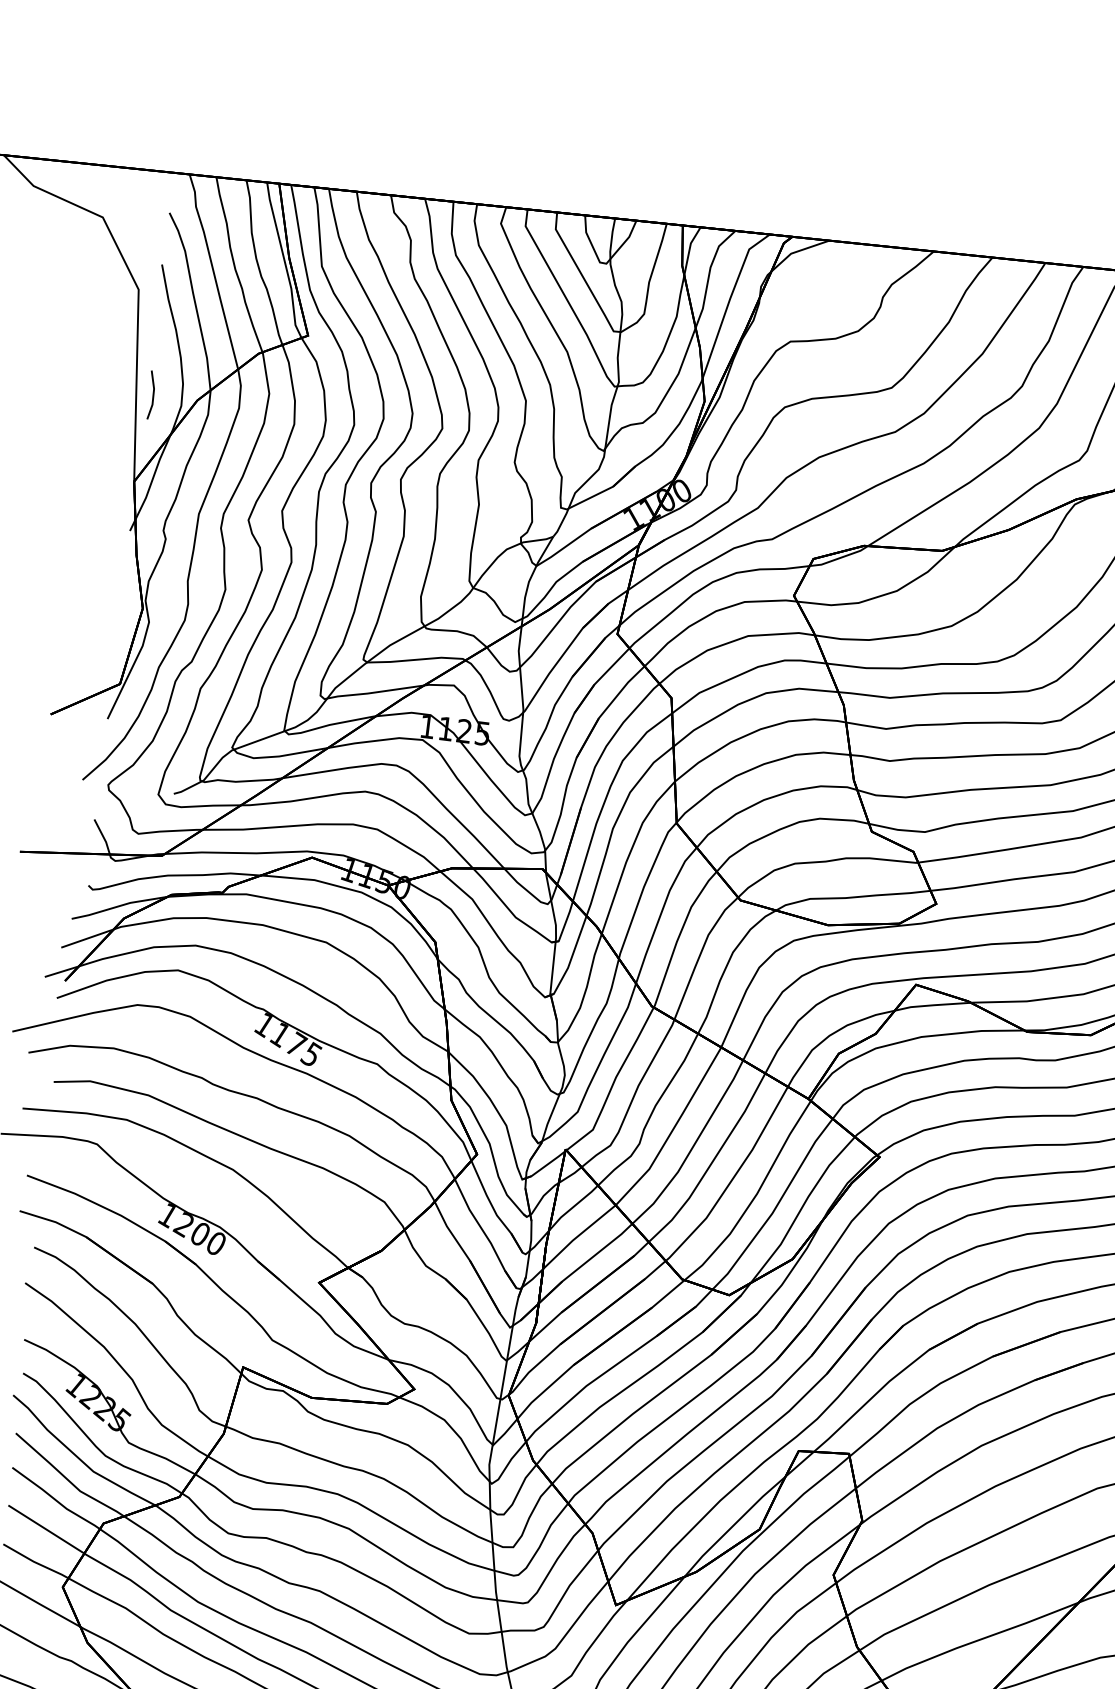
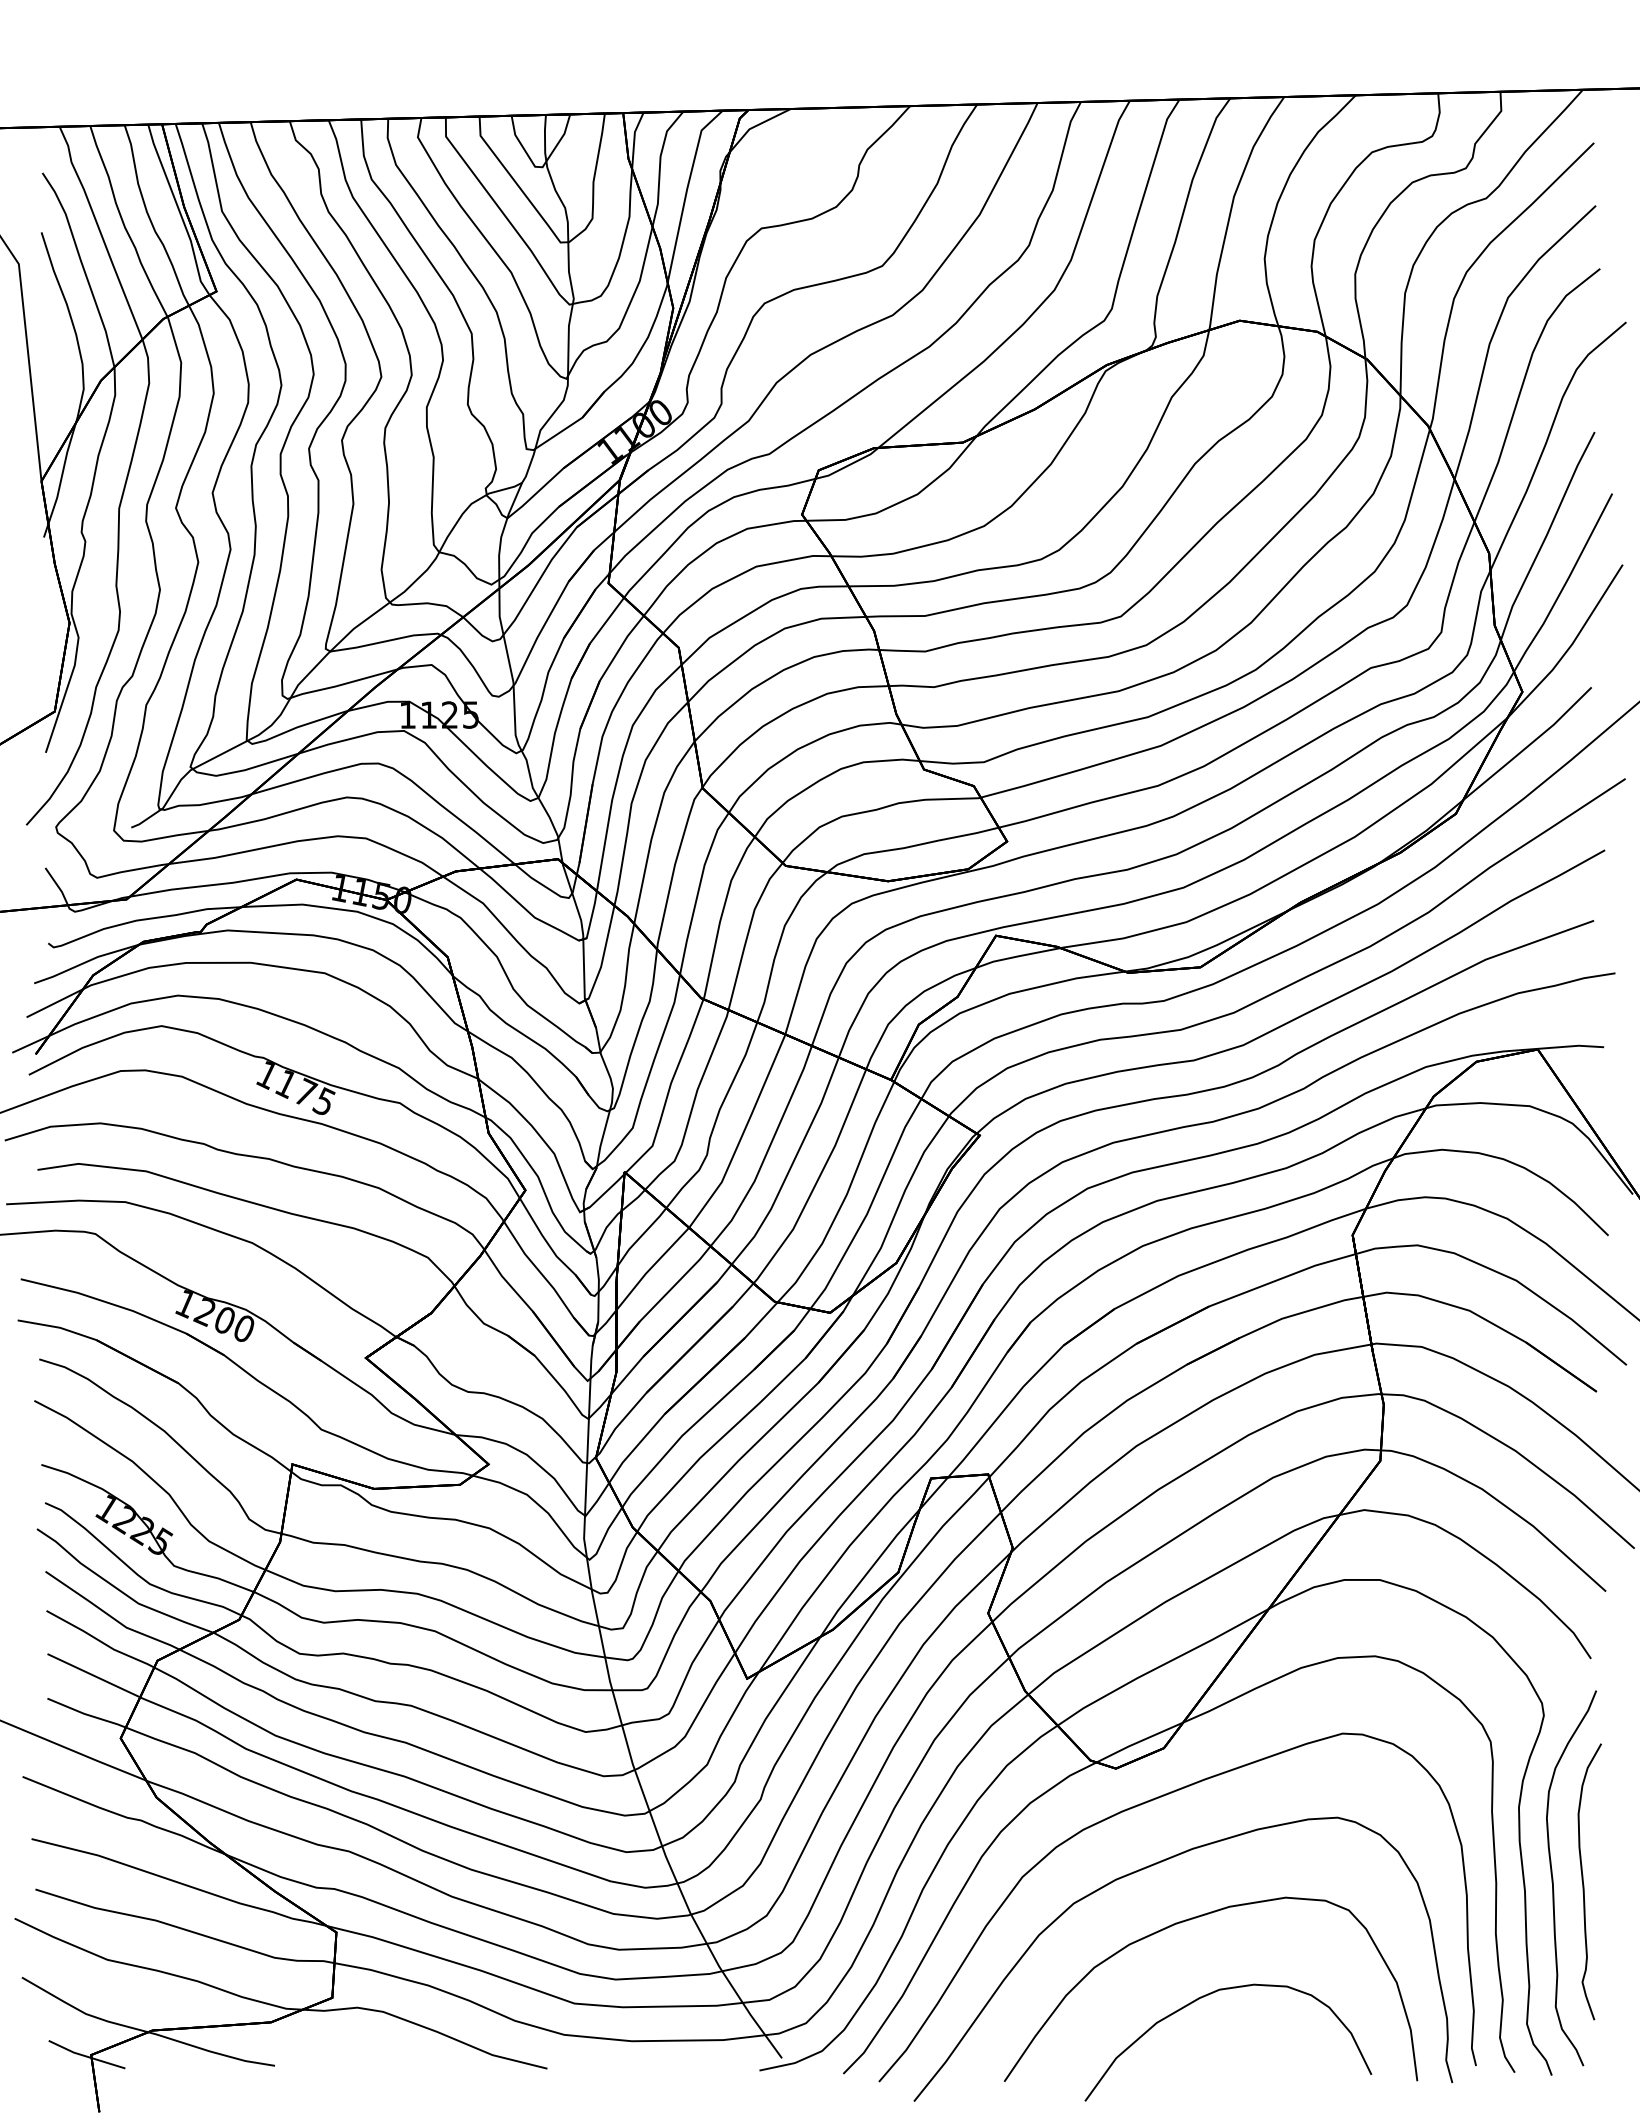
line: (152, 395) -> (49, 381), removed

